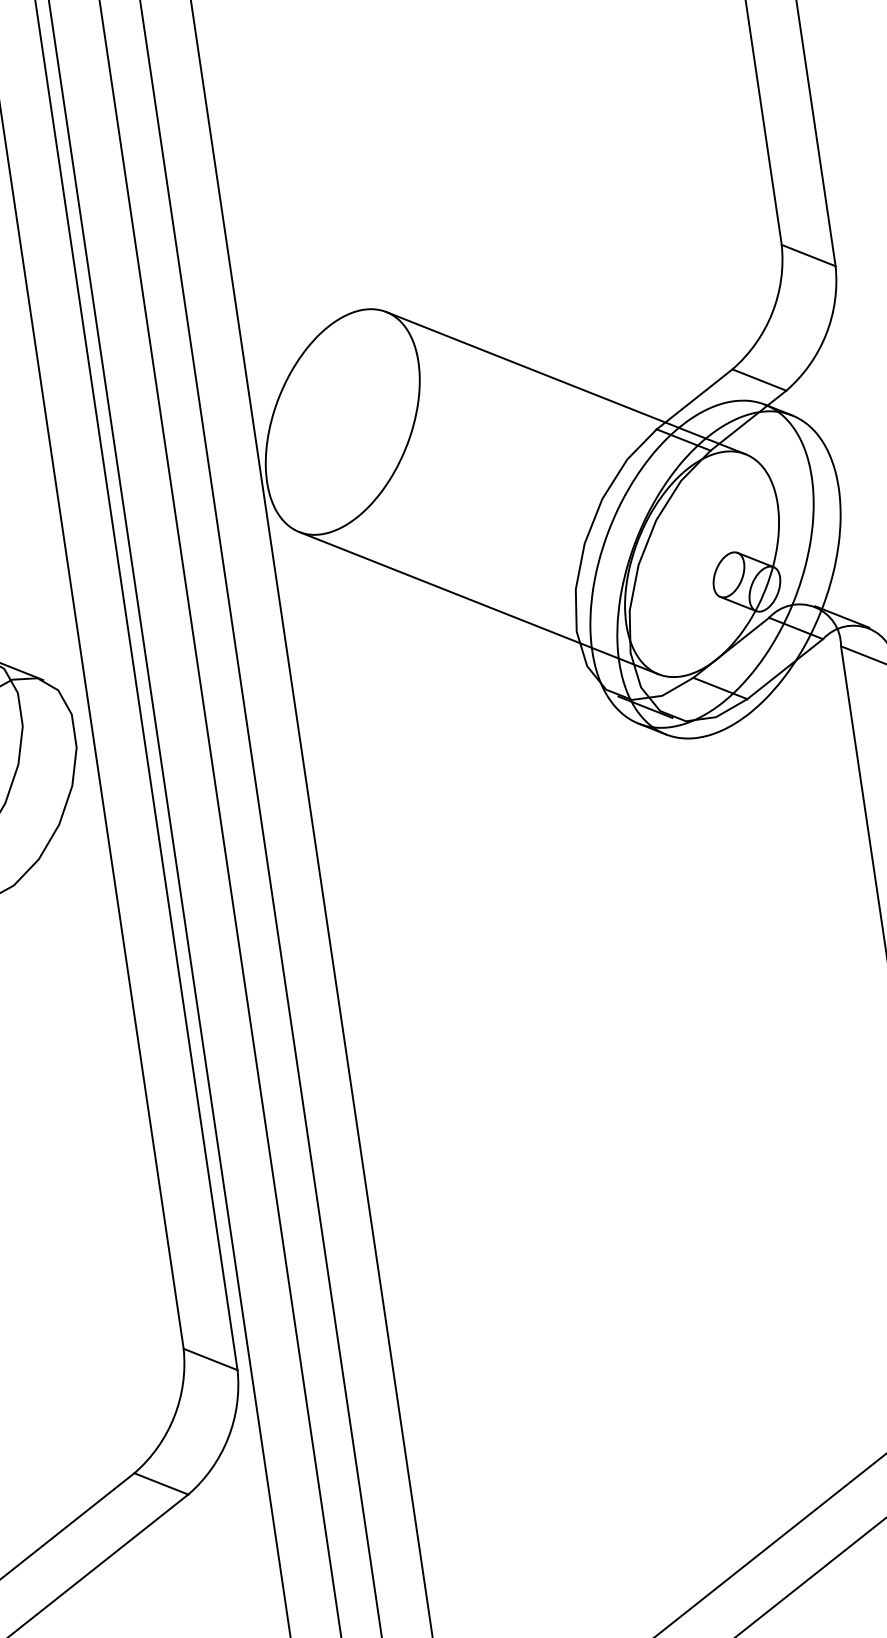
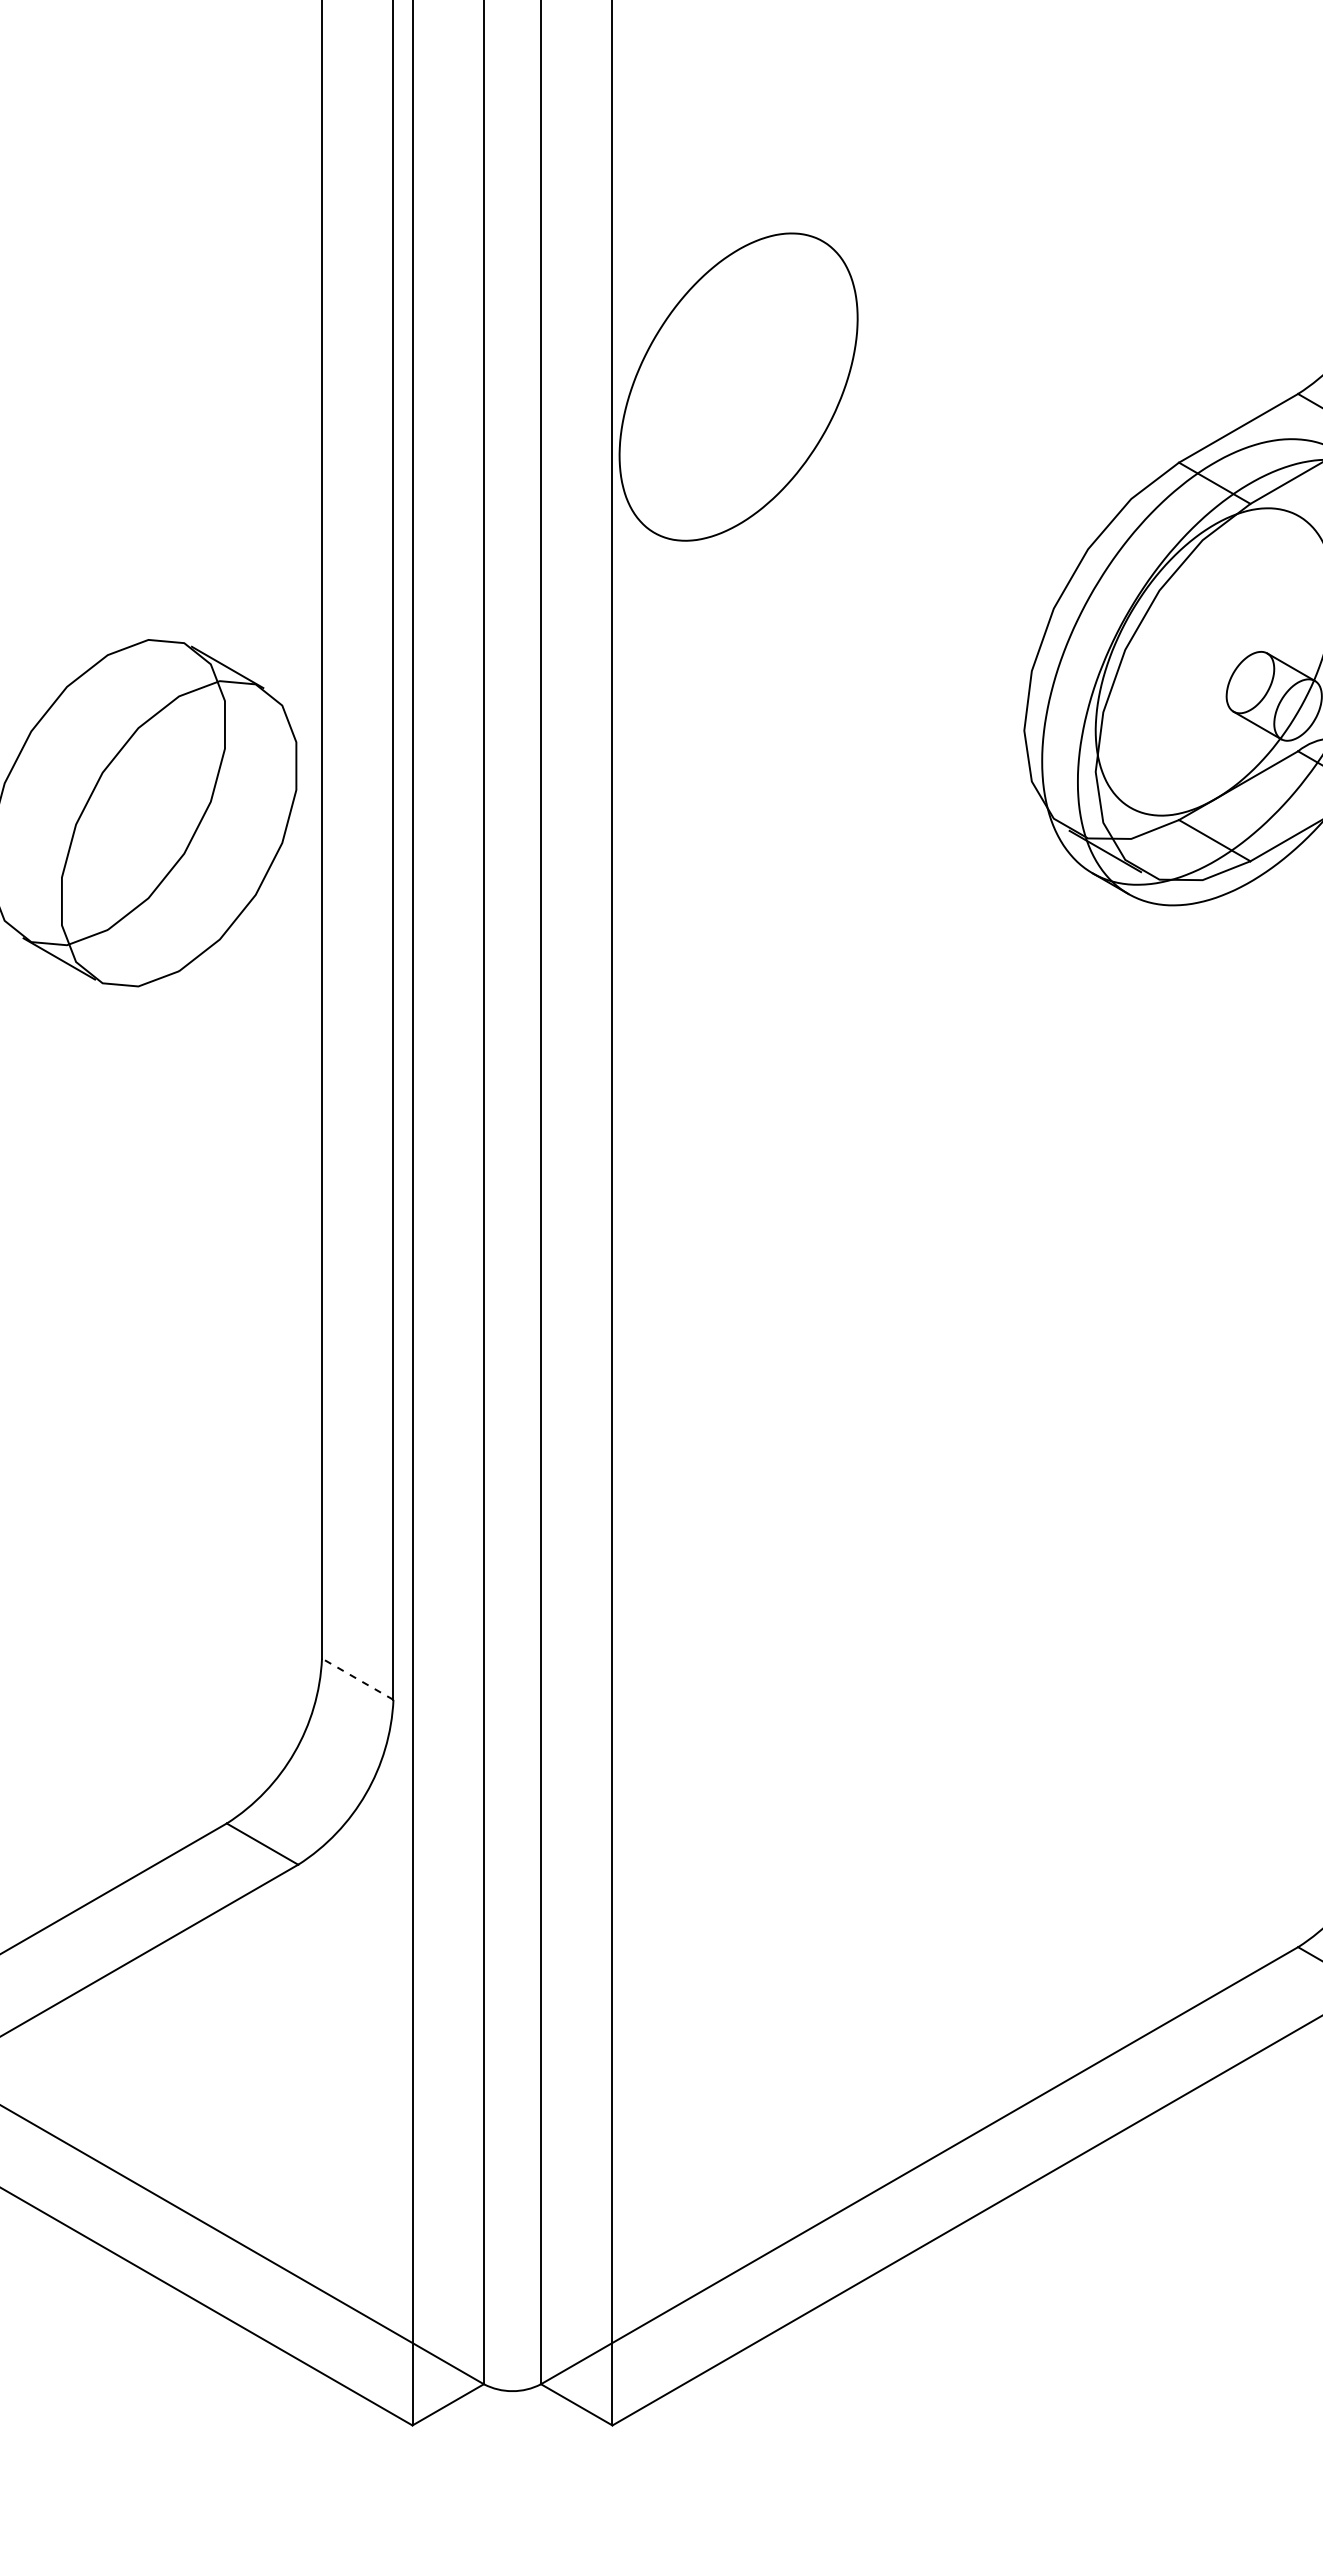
line: (565, 383) -> (1060, 378), removed
line: (478, 602) -> (892, 669), removed
line: (210, 1359) -> (357, 1678), solid -> dashed

